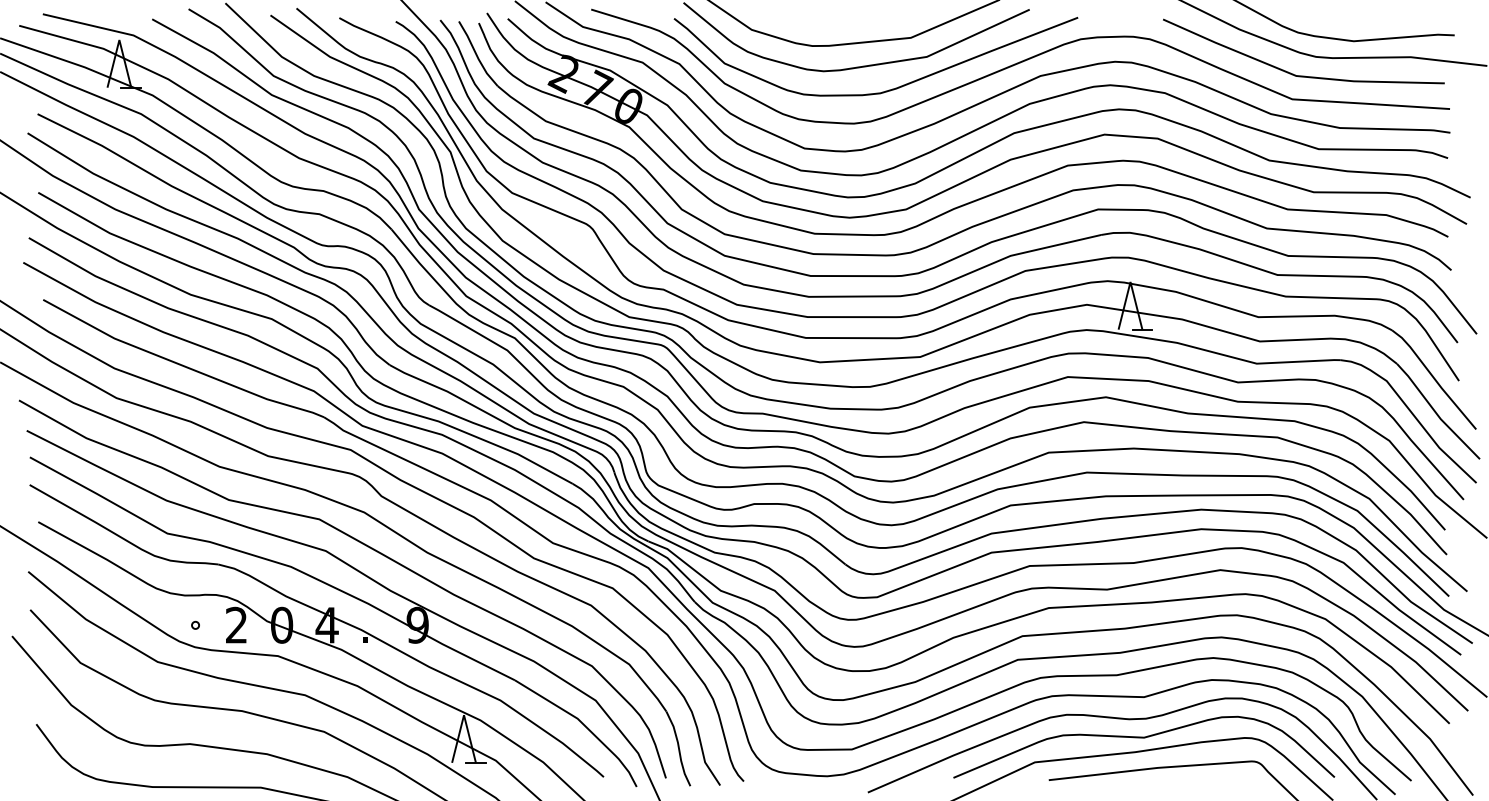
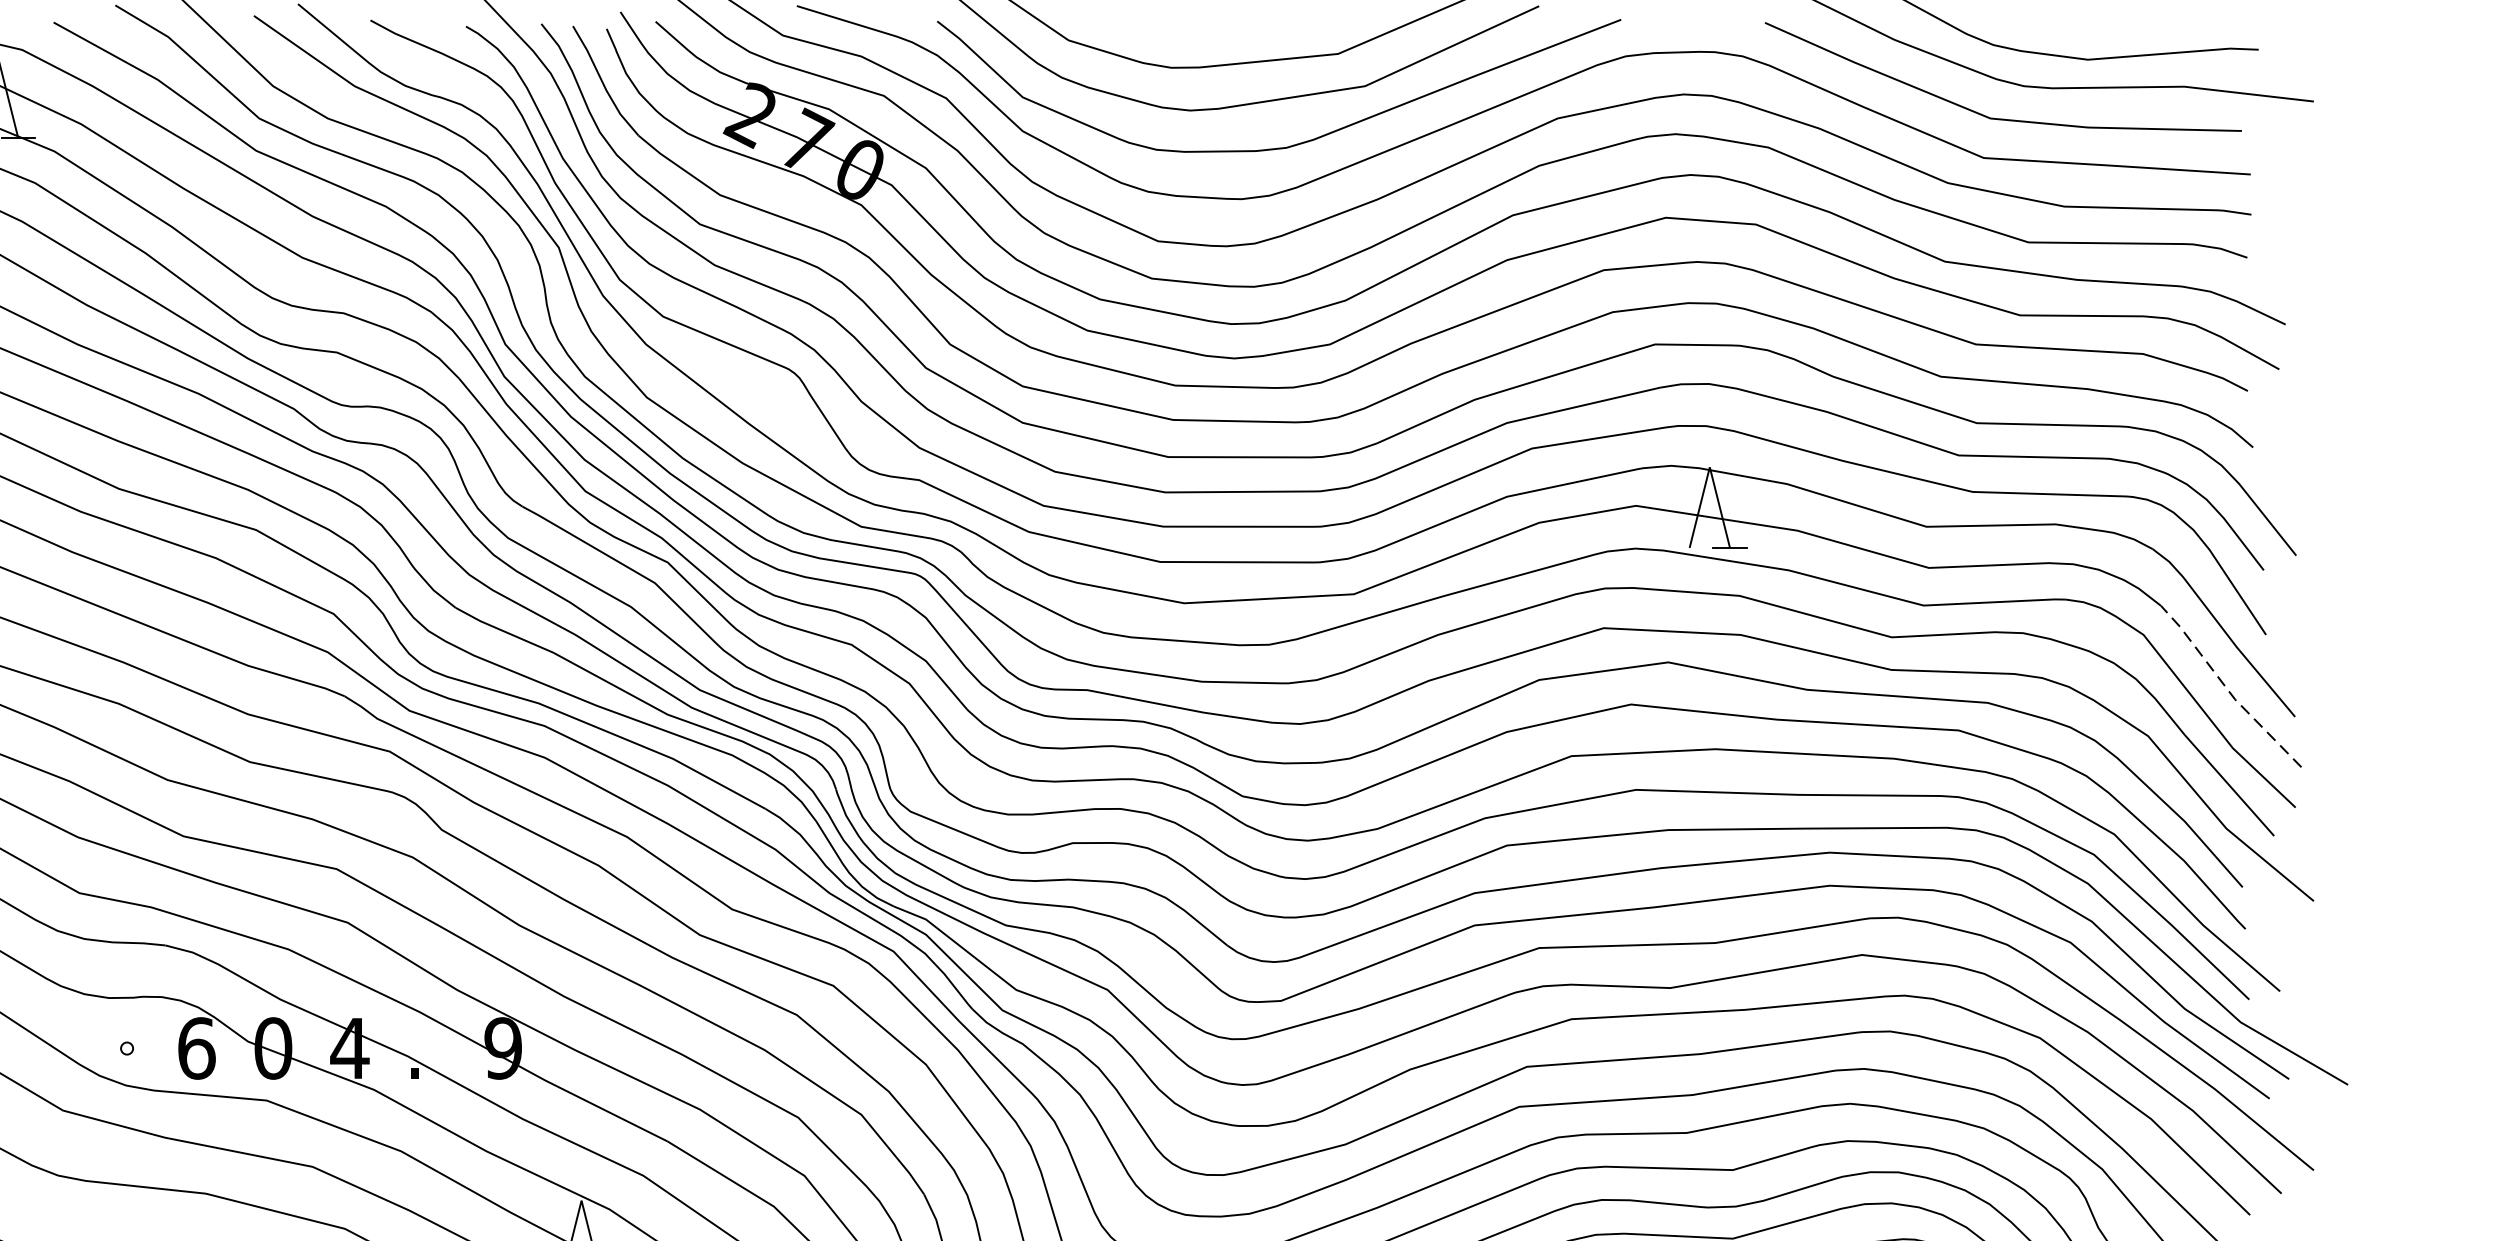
line: (1436, 413) -> (2227, 689), solid -> dashed
text: (236, 624) -> (196, 1047), 2 -> 6

